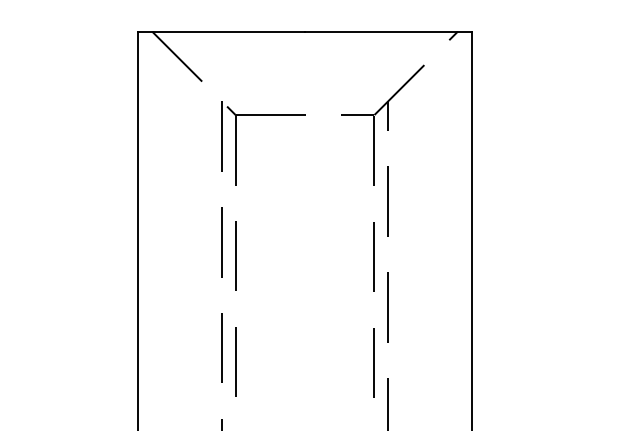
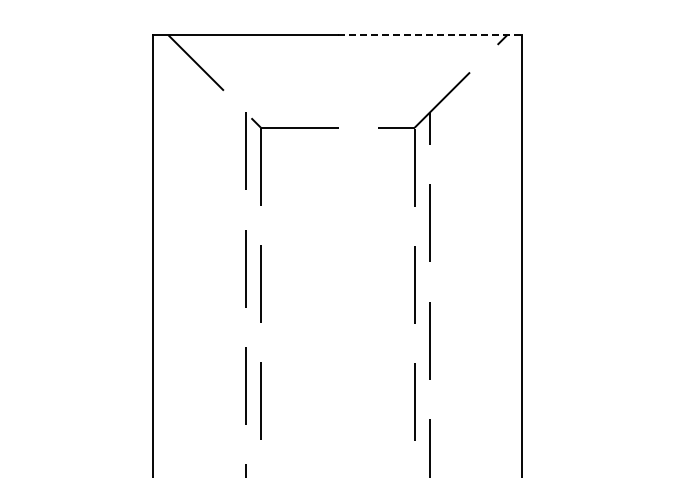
line: (388, 31) -> (430, 35), solid -> dashed

